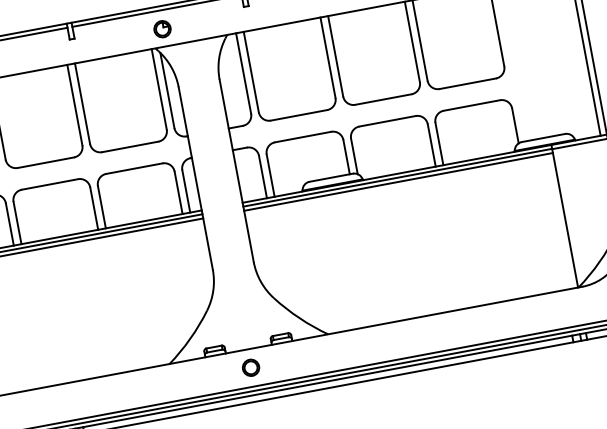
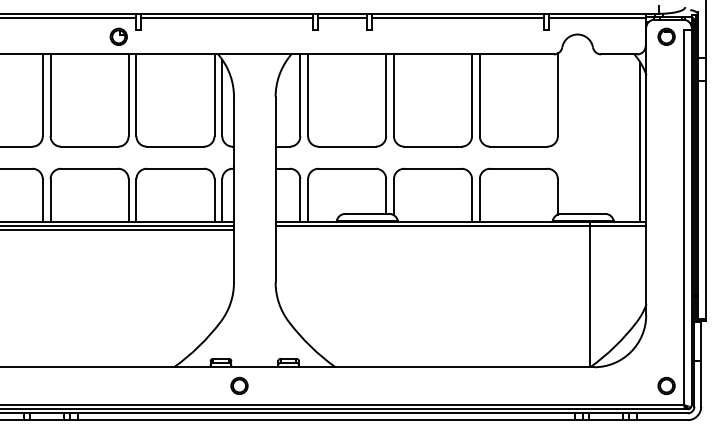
part: (162, 28) -> (118, 36), moved
line: (398, 182) -> (432, 230), removed
part: (250, 367) -> (239, 385), moved

